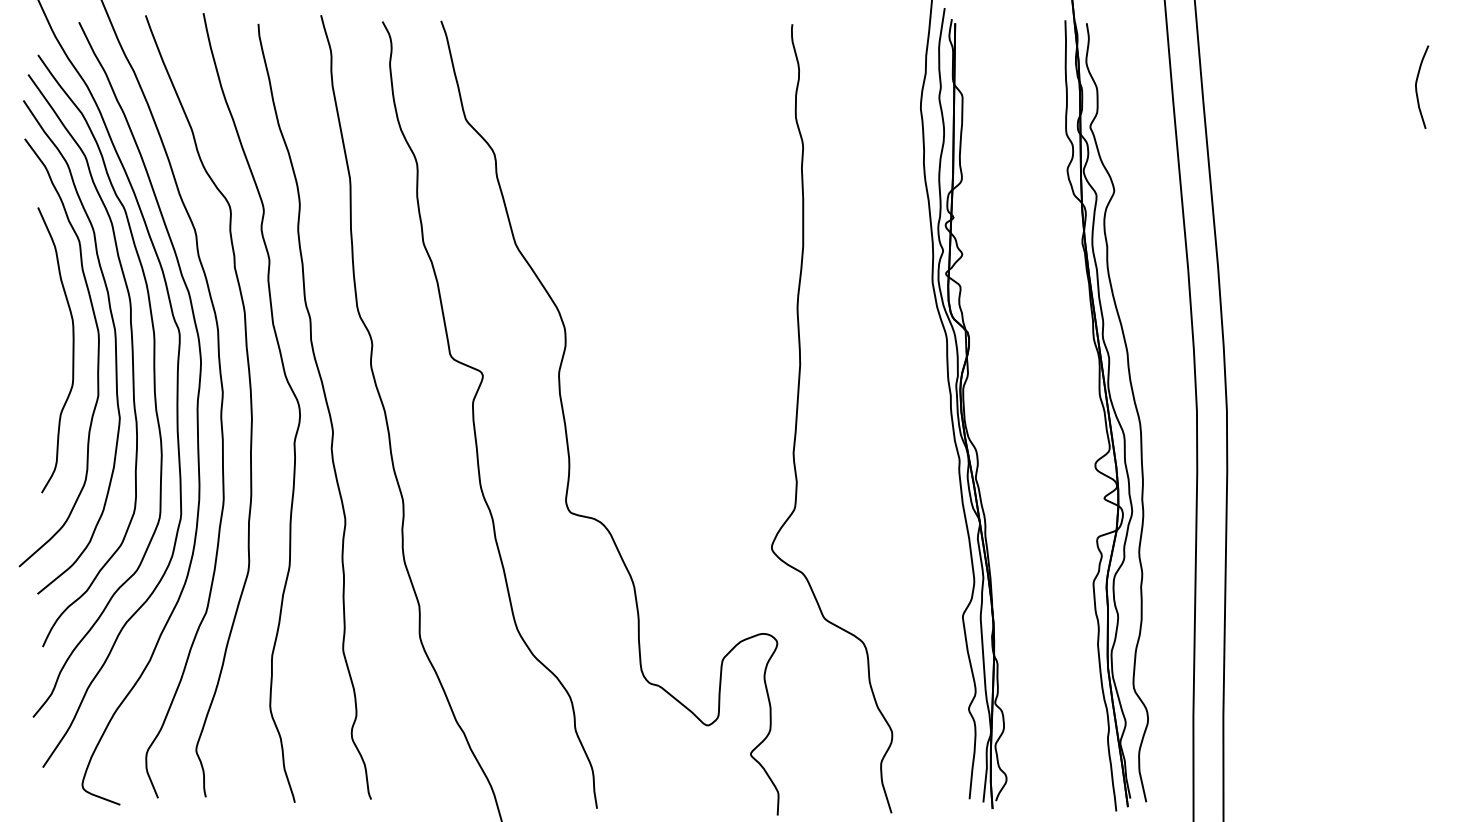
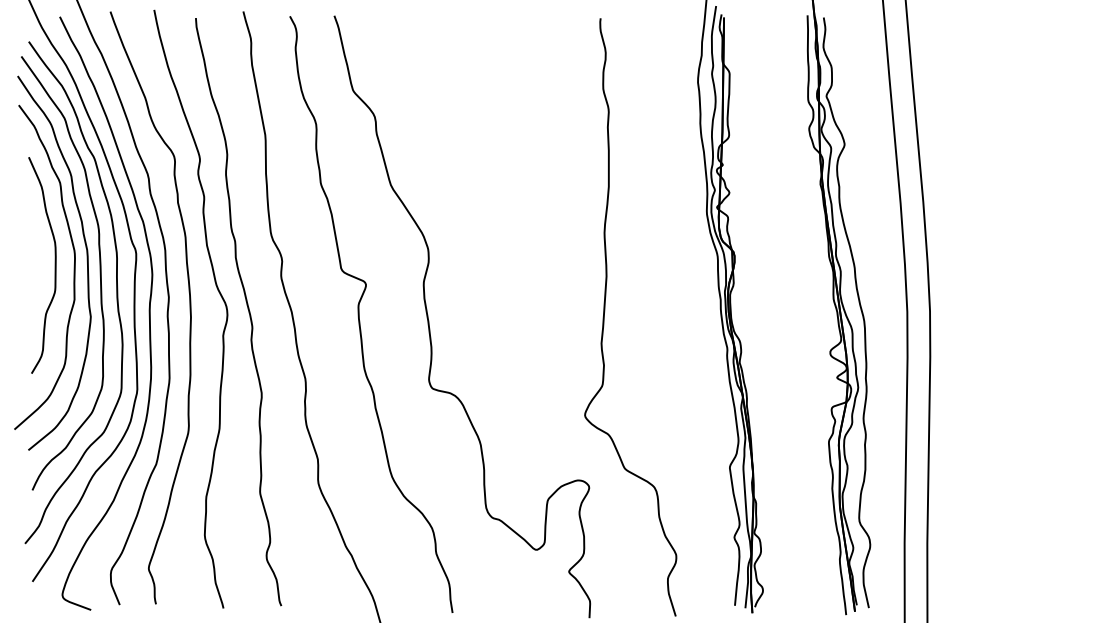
curve: (1417, 86) -> (1074, 65), removed

